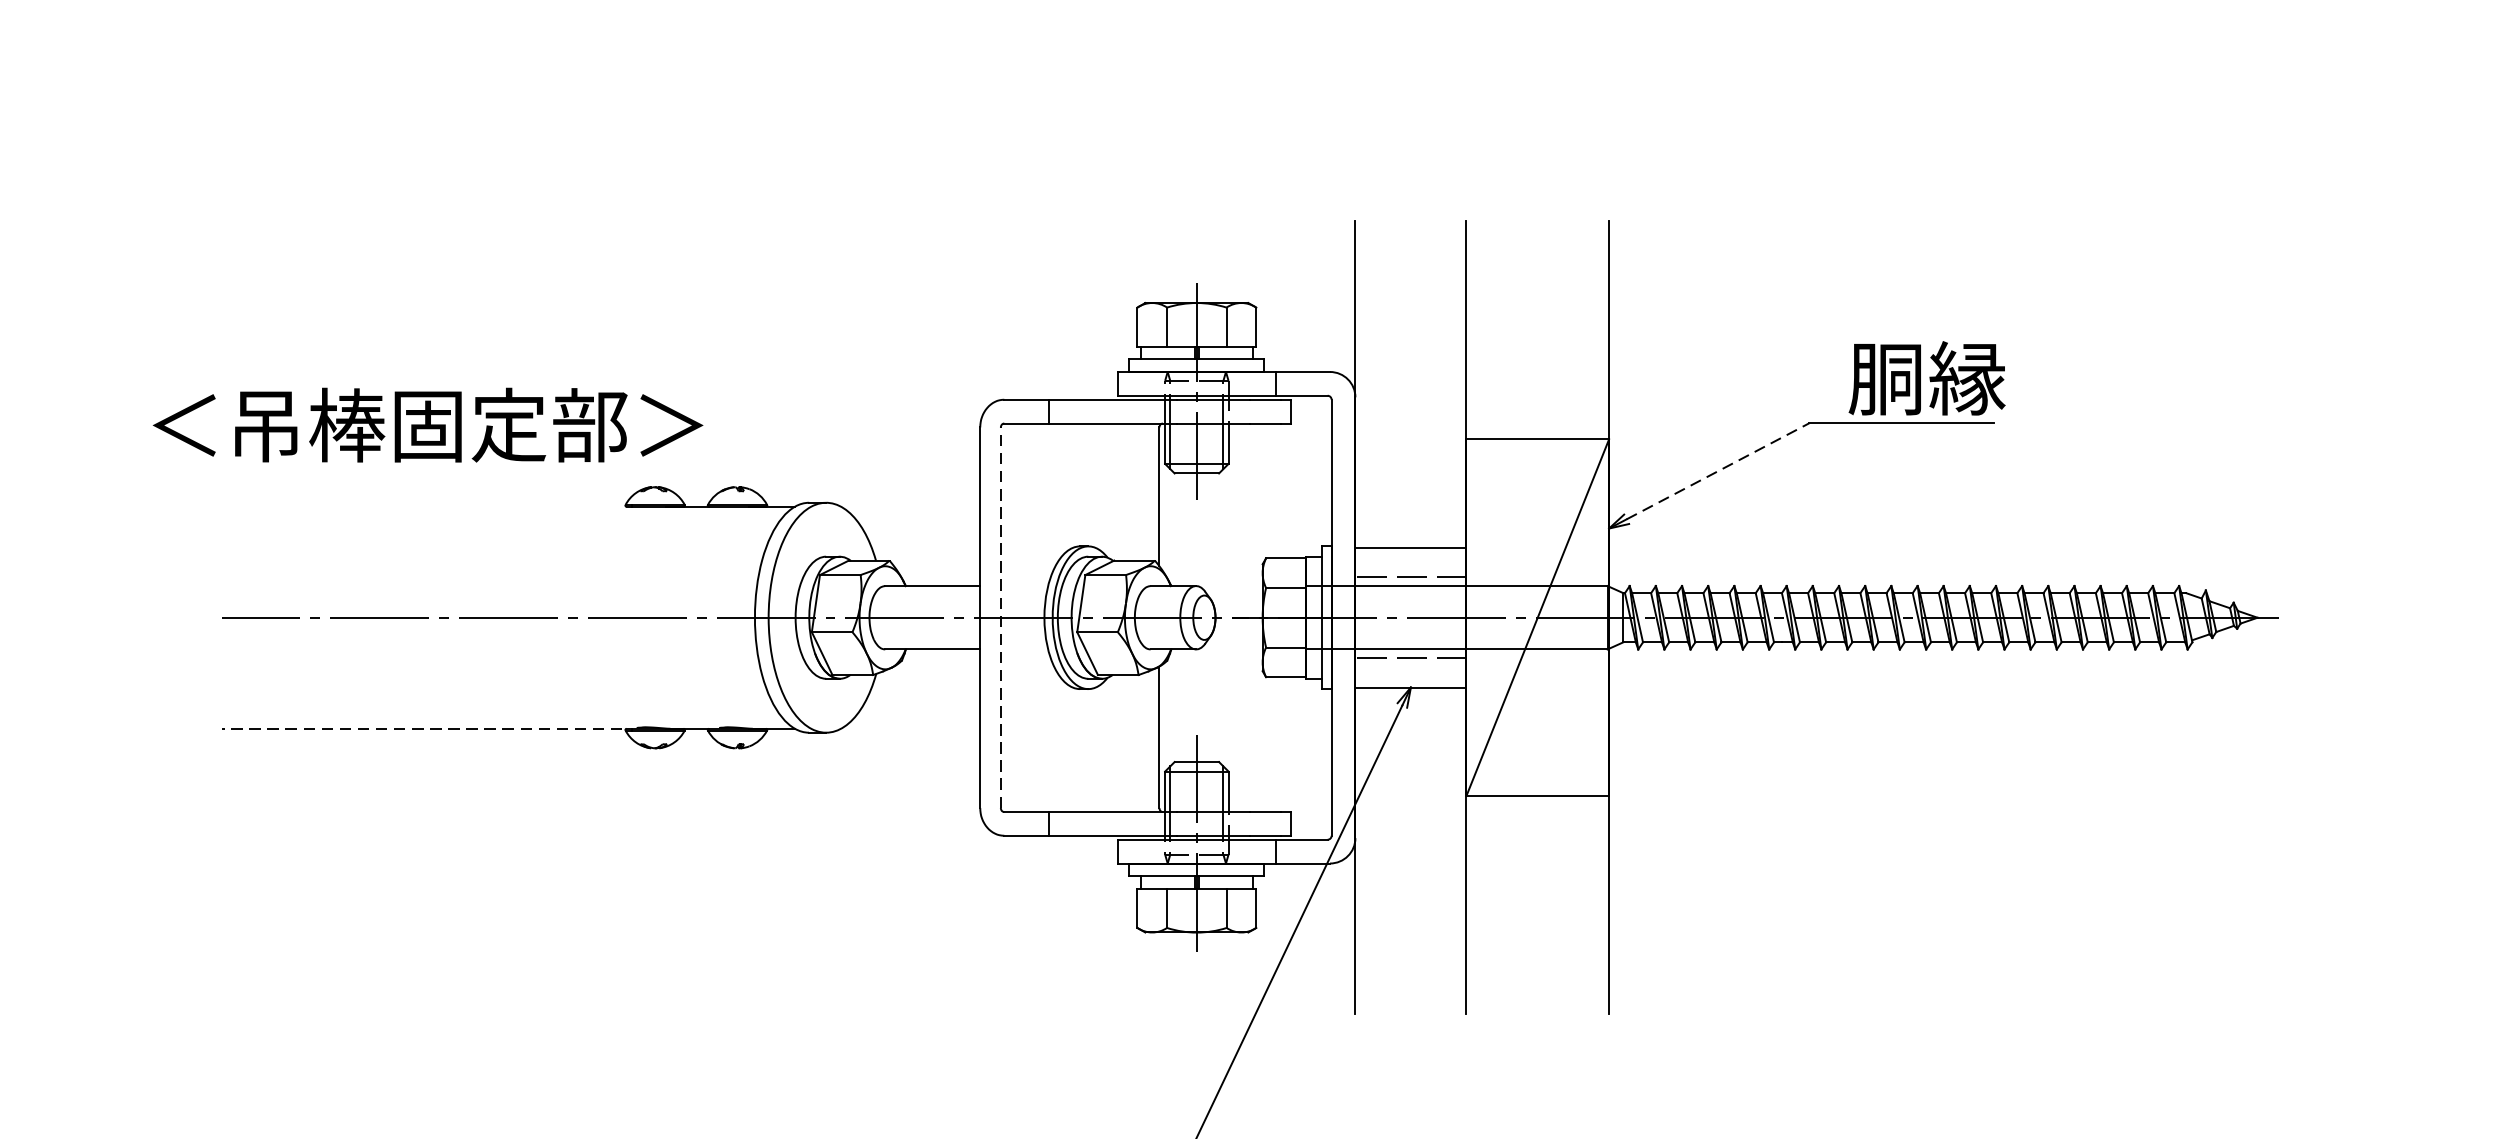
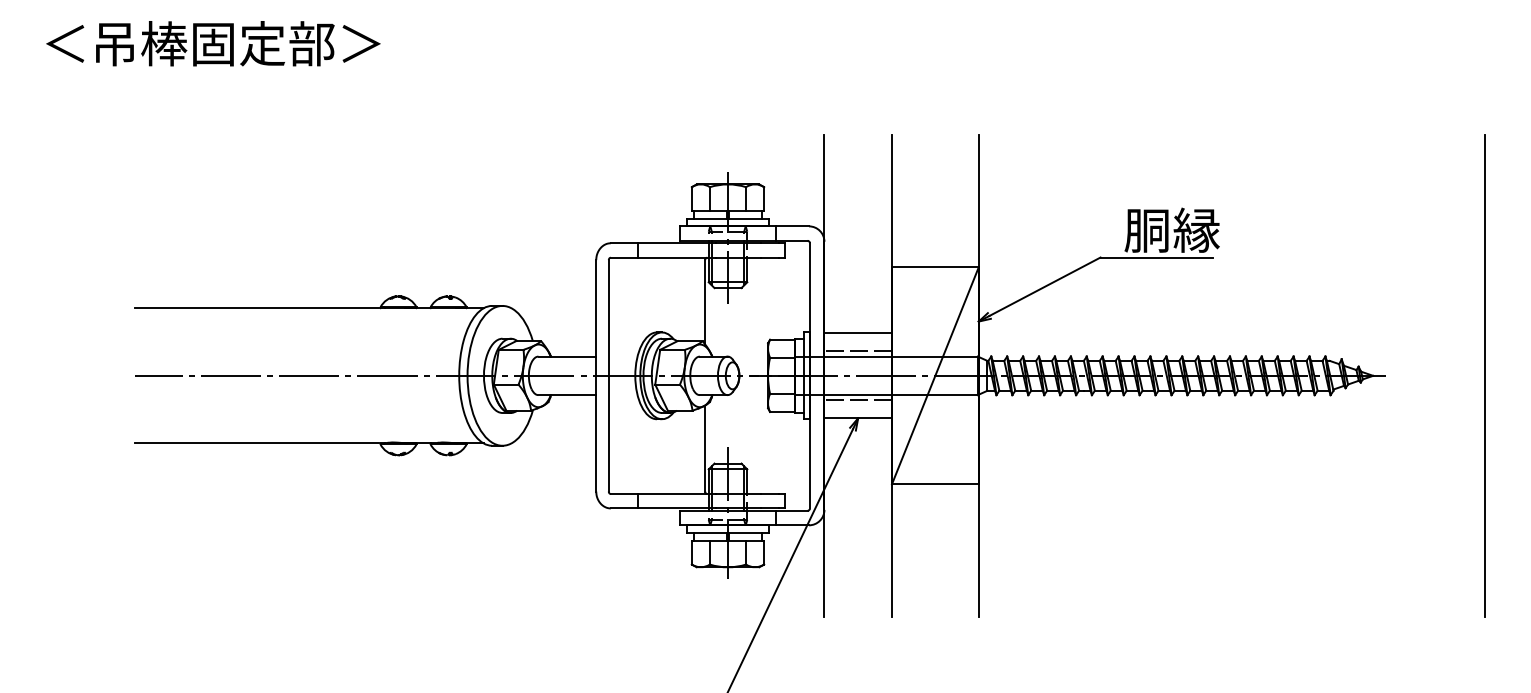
text: (428, 424) -> (213, 43), moved
line: (1717, 470) -> (1044, 286), dashed -> solid
line: (421, 507) -> (256, 308), added
line: (1000, 617) -> (608, 375), dashed -> solid
line: (2442, 617) -> (1485, 375), added
line: (421, 728) -> (256, 443), dashed -> solid

